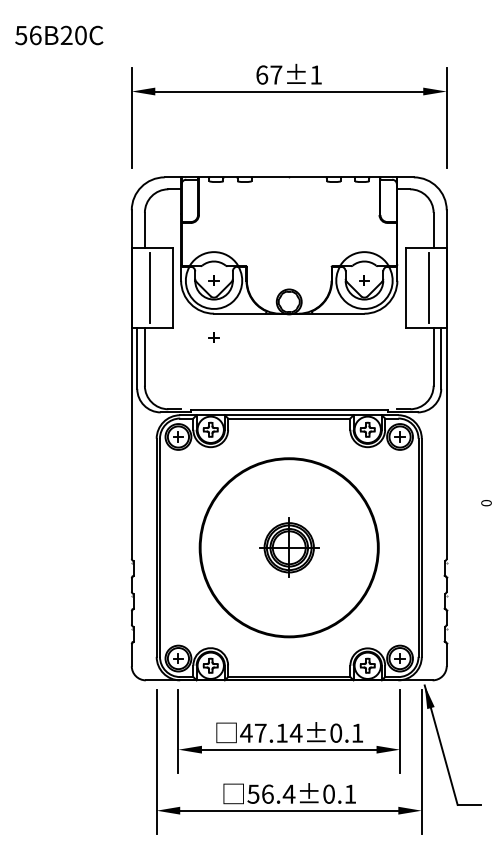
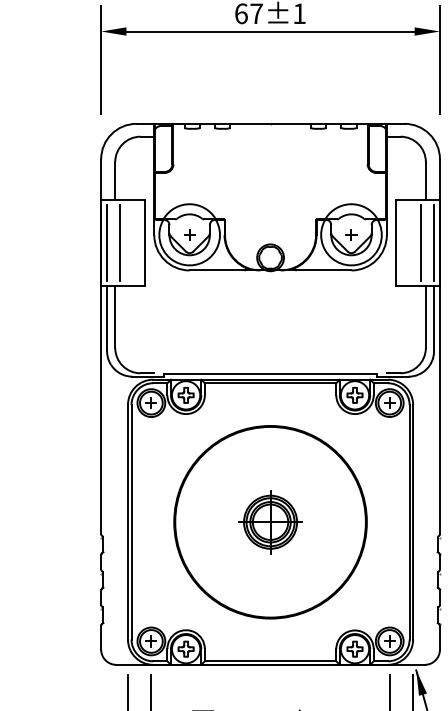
line: (137, 287) -> (107, 242), added
line: (441, 287) -> (434, 242), added
part: (213, 337) -> (189, 296), removed

